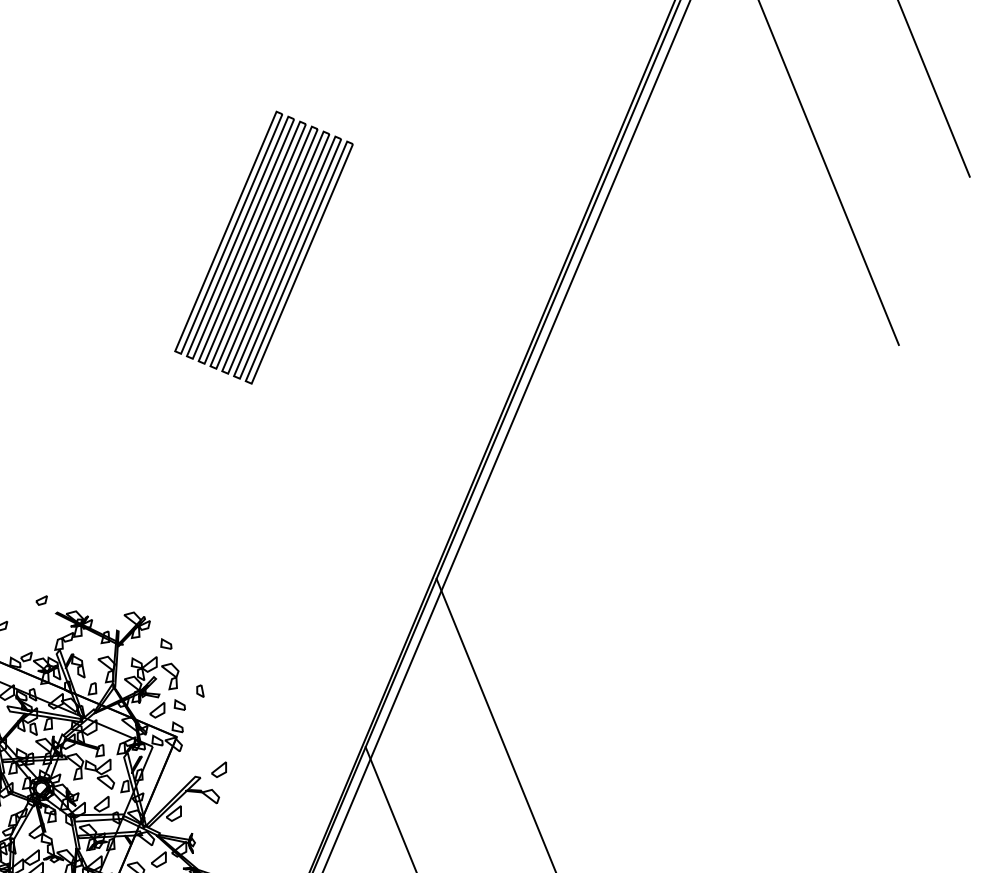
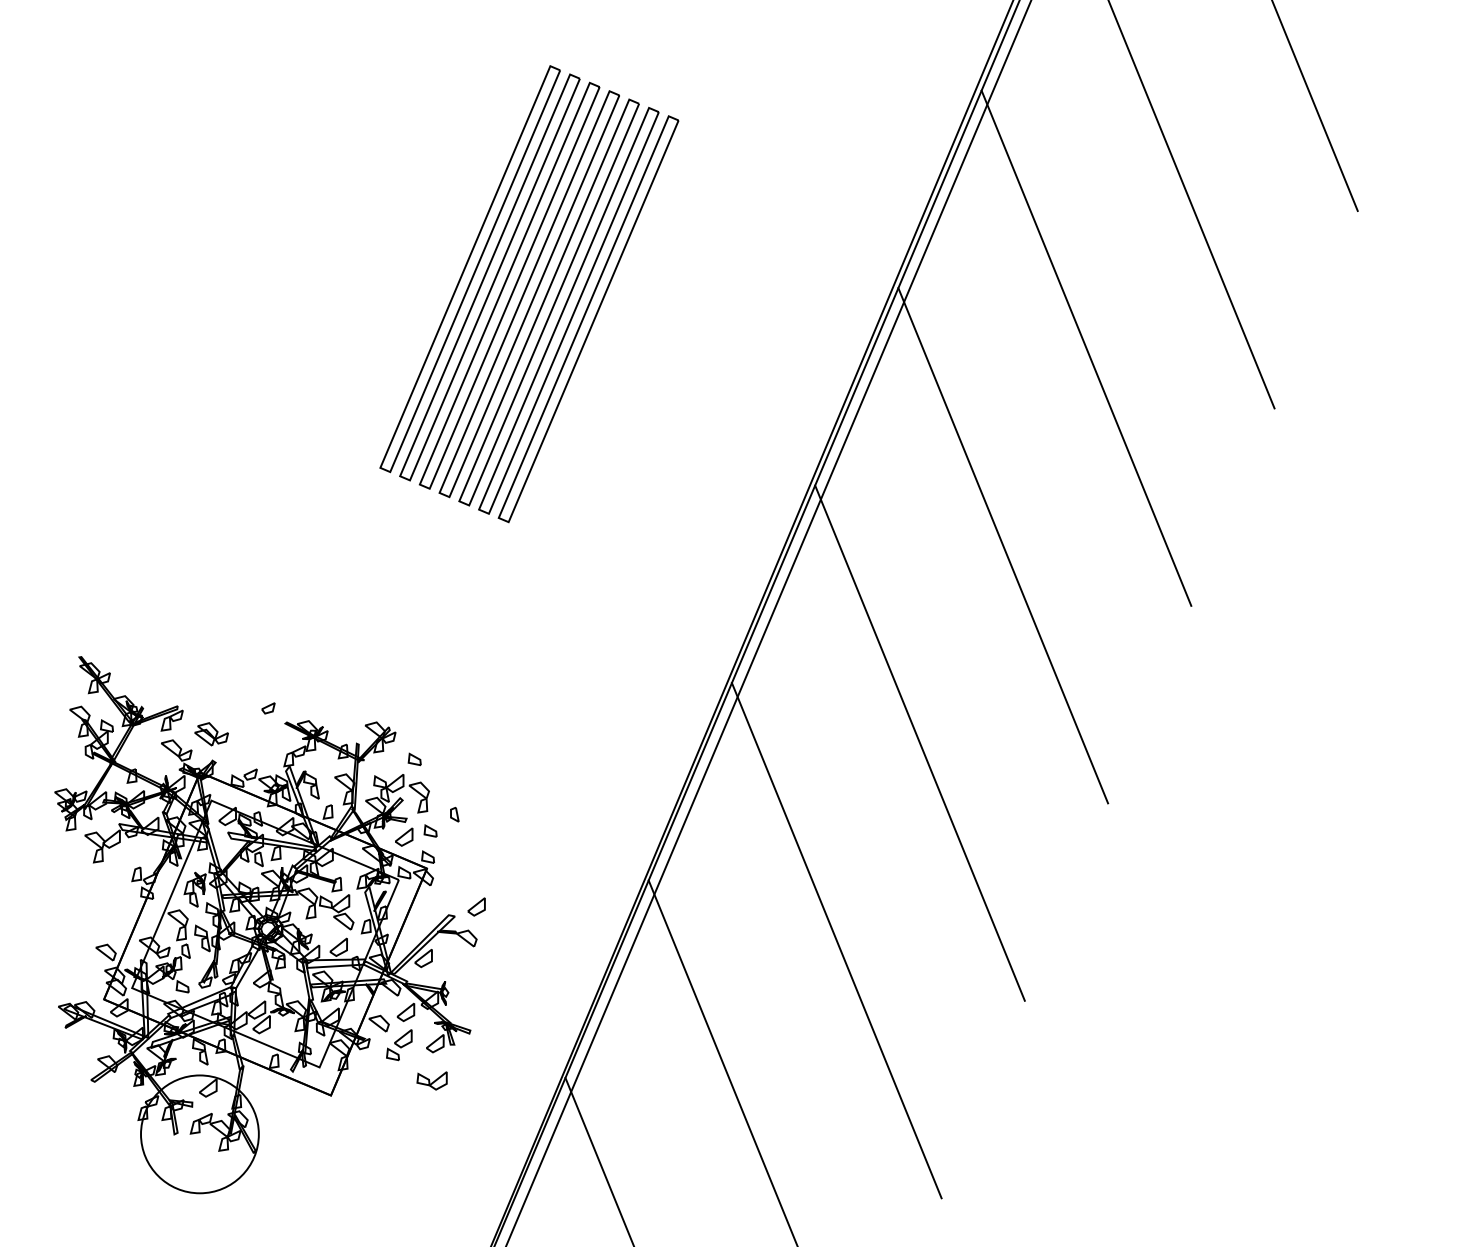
part: (264, 247) -> (529, 294), size x1.43
line: (738, 293) -> (1086, 347), added
line: (667, 461) -> (1003, 545), added
line: (596, 629) -> (919, 742), added

